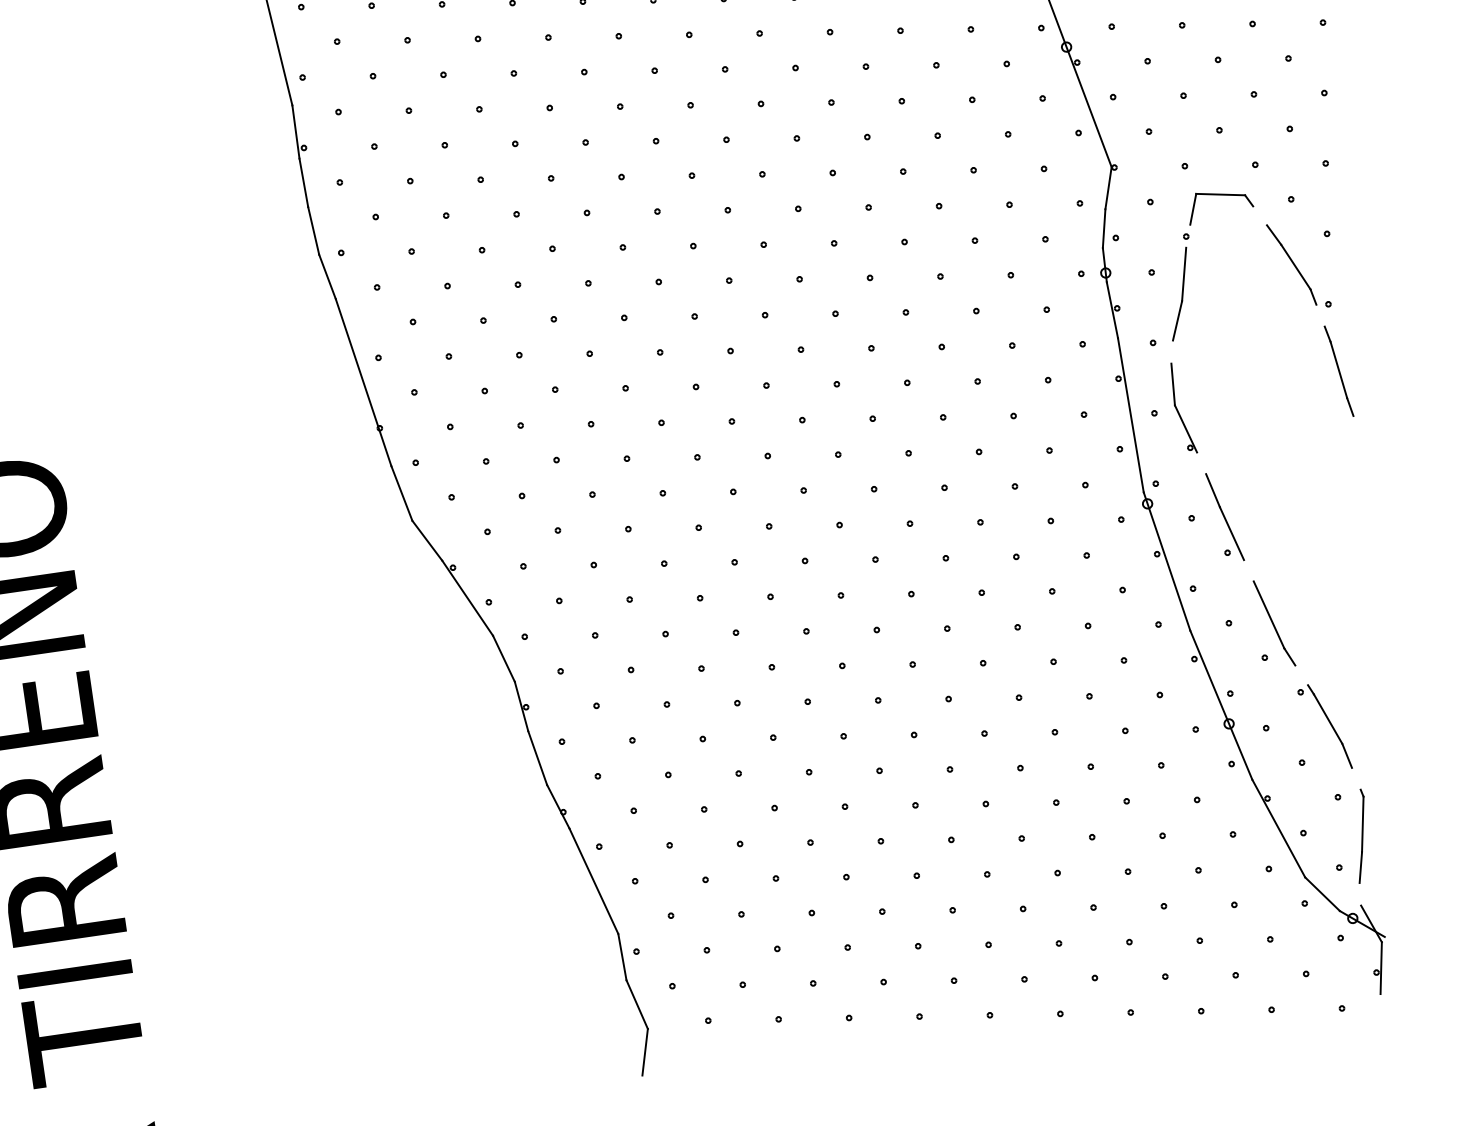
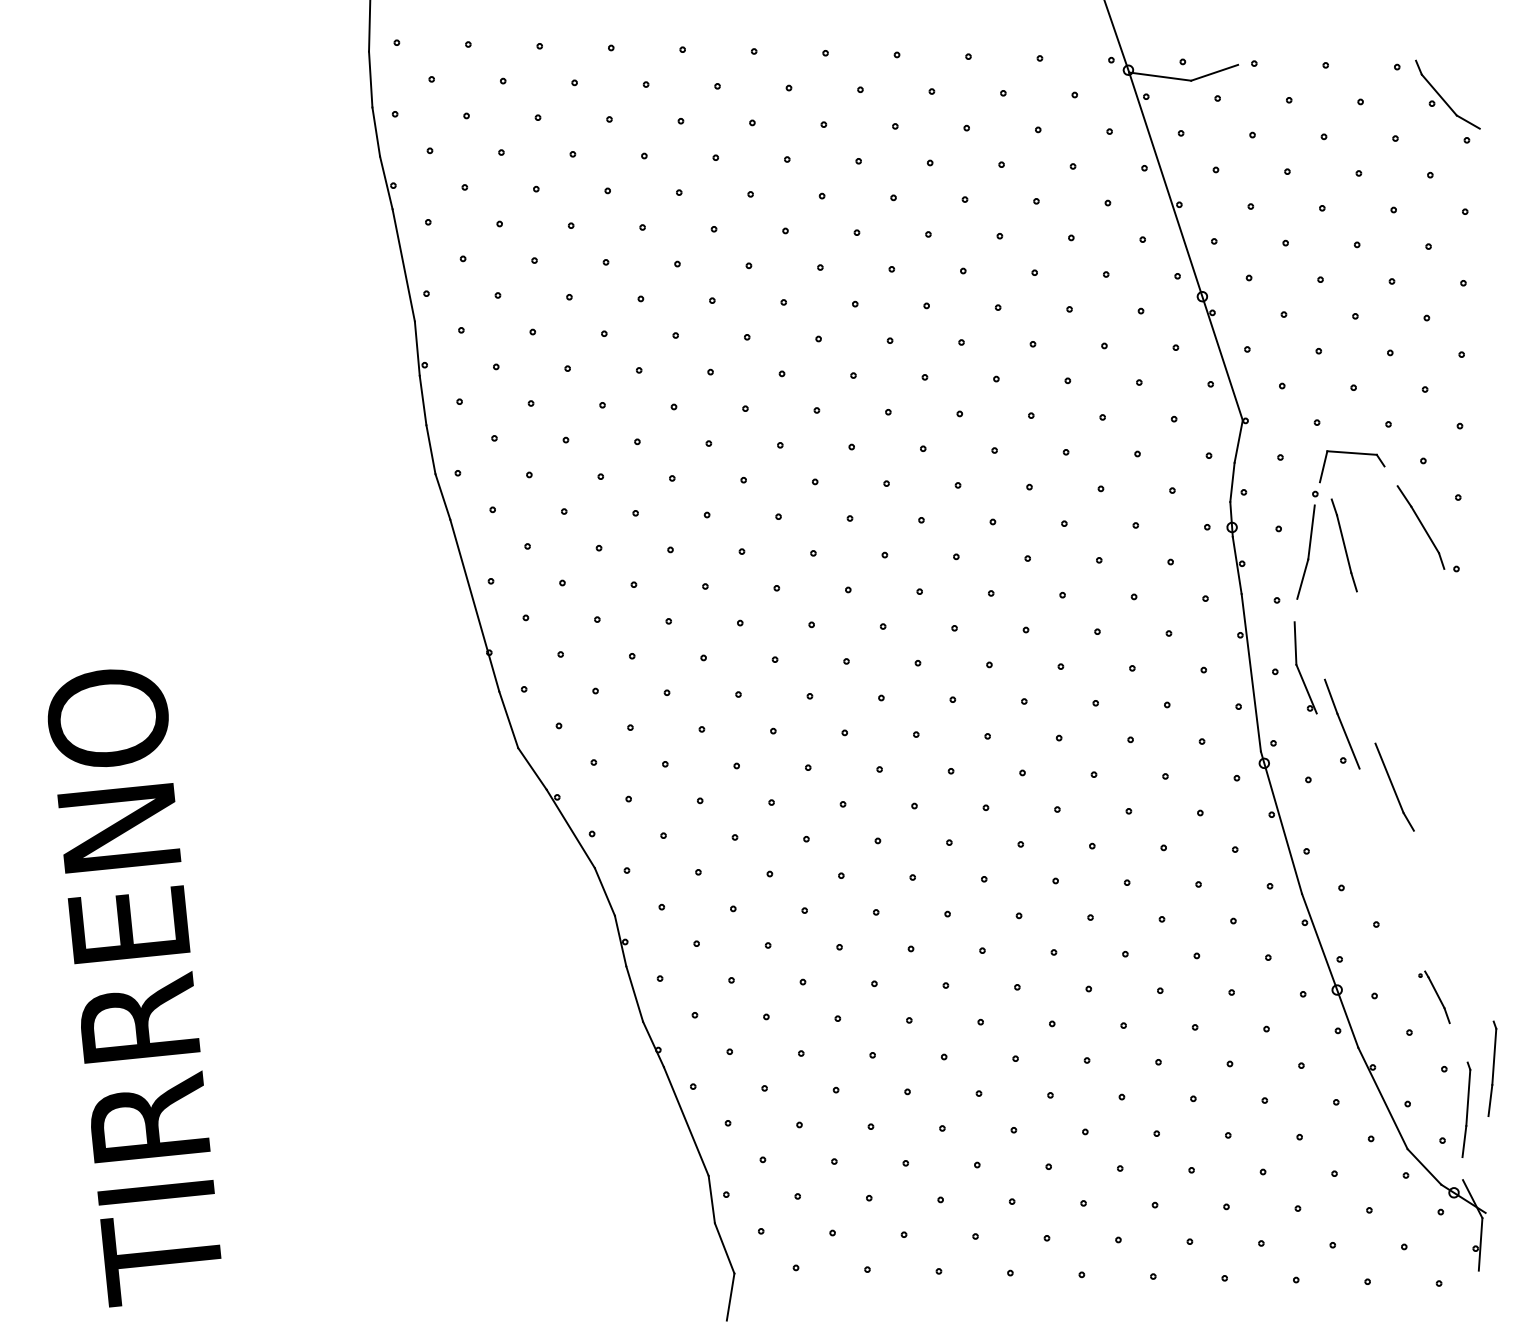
part: (1338, 371) -> (1343, 545), moved
part: (1225, 516) -> (1342, 723), moved
part: (1274, 622) -> (1394, 786), moved
part: (1325, 727) -> (1434, 997), size x0.6
part: (1385, 794) -> (1492, 1068), added

